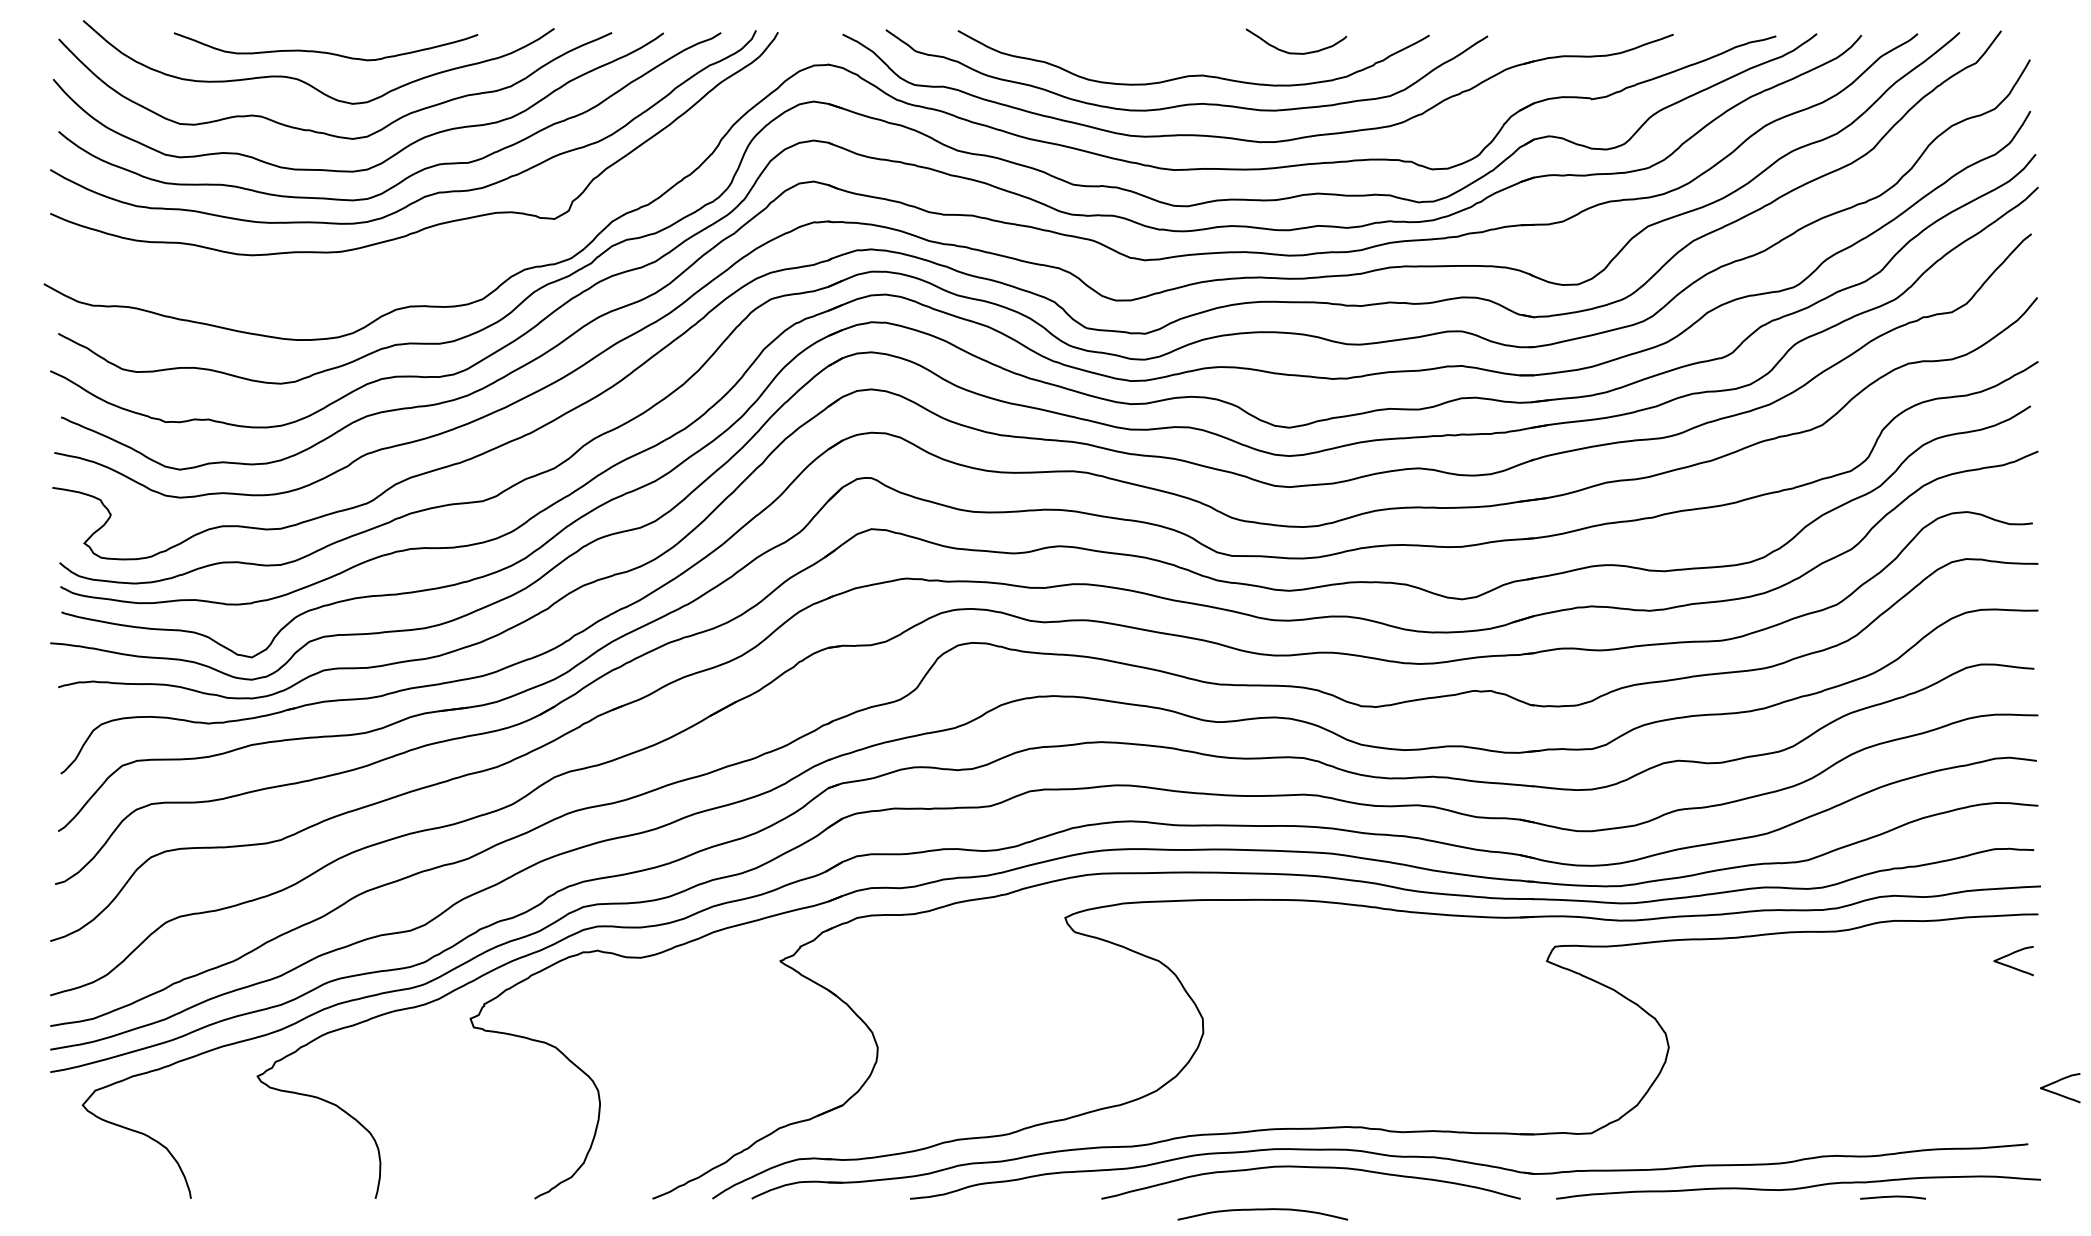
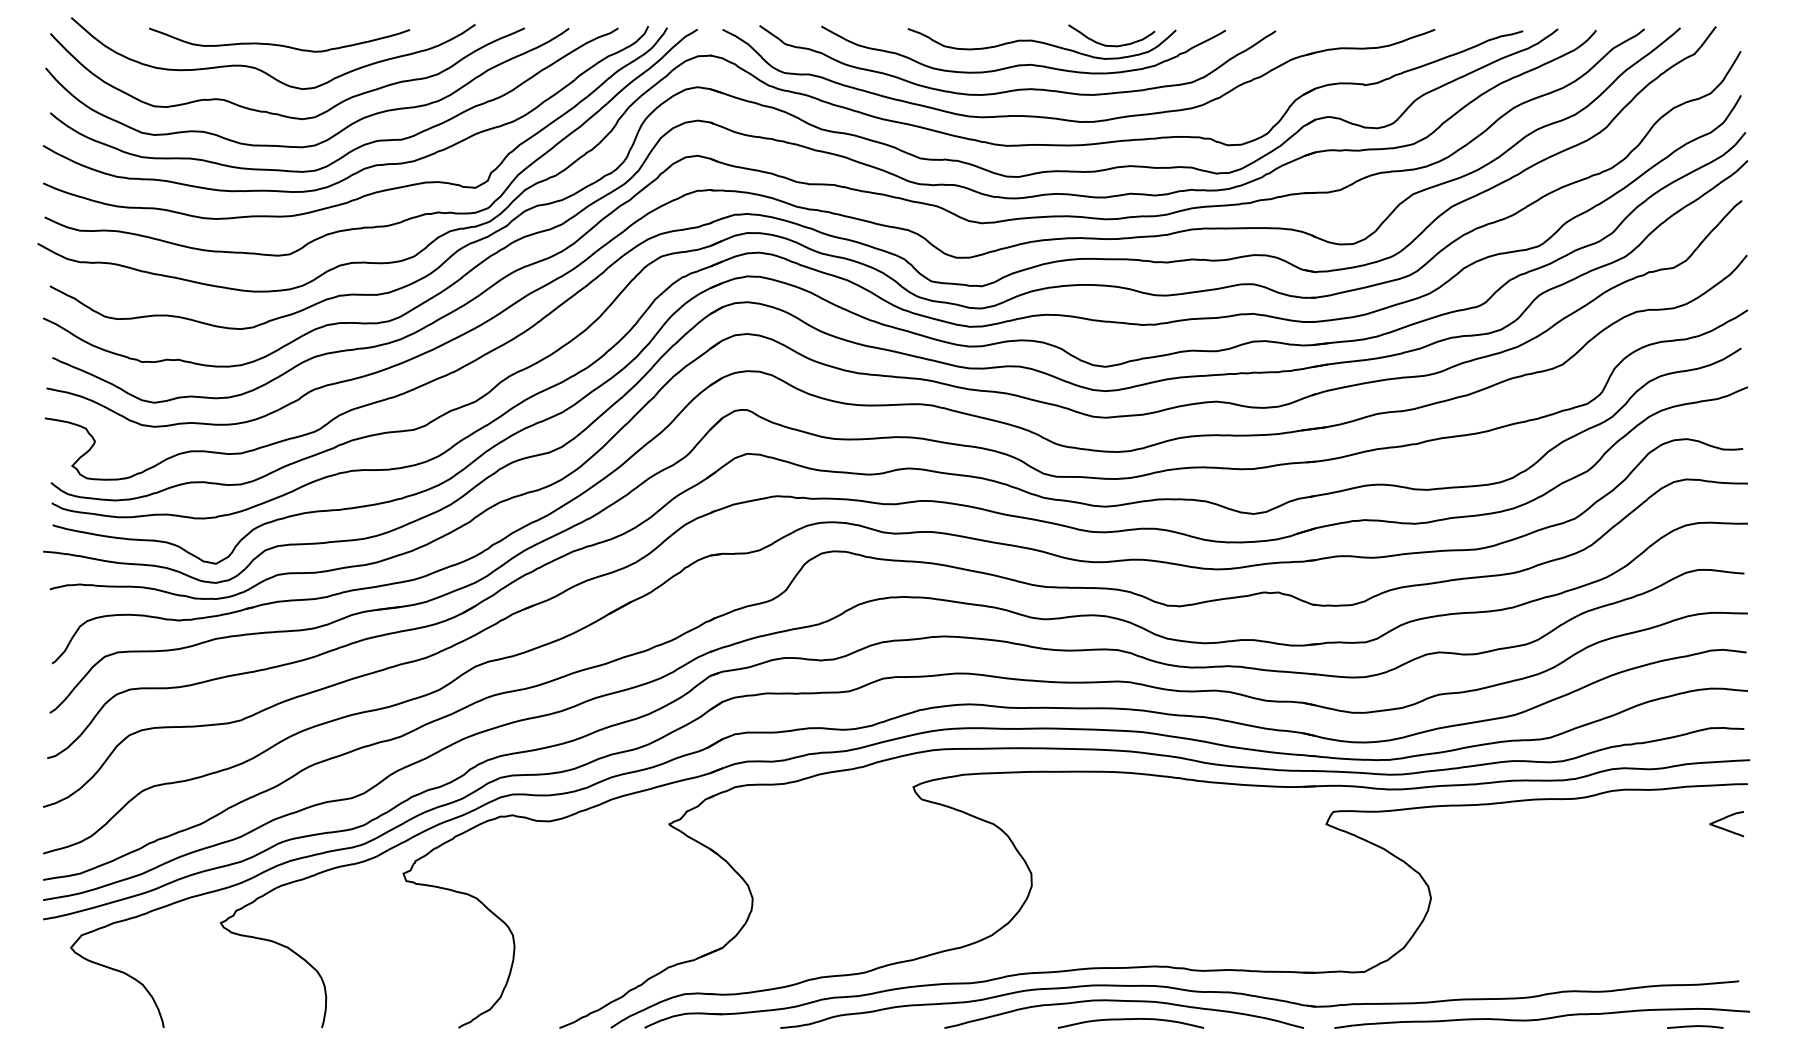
curve: (1214, 50) -> (1041, 43), added
curve: (439, 262) -> (376, 225), added
curve: (2058, 1093) -> (1765, 937), removed
line: (1893, 1197) -> (1695, 1026), moved
curve: (1262, 1211) -> (1130, 1020), moved

